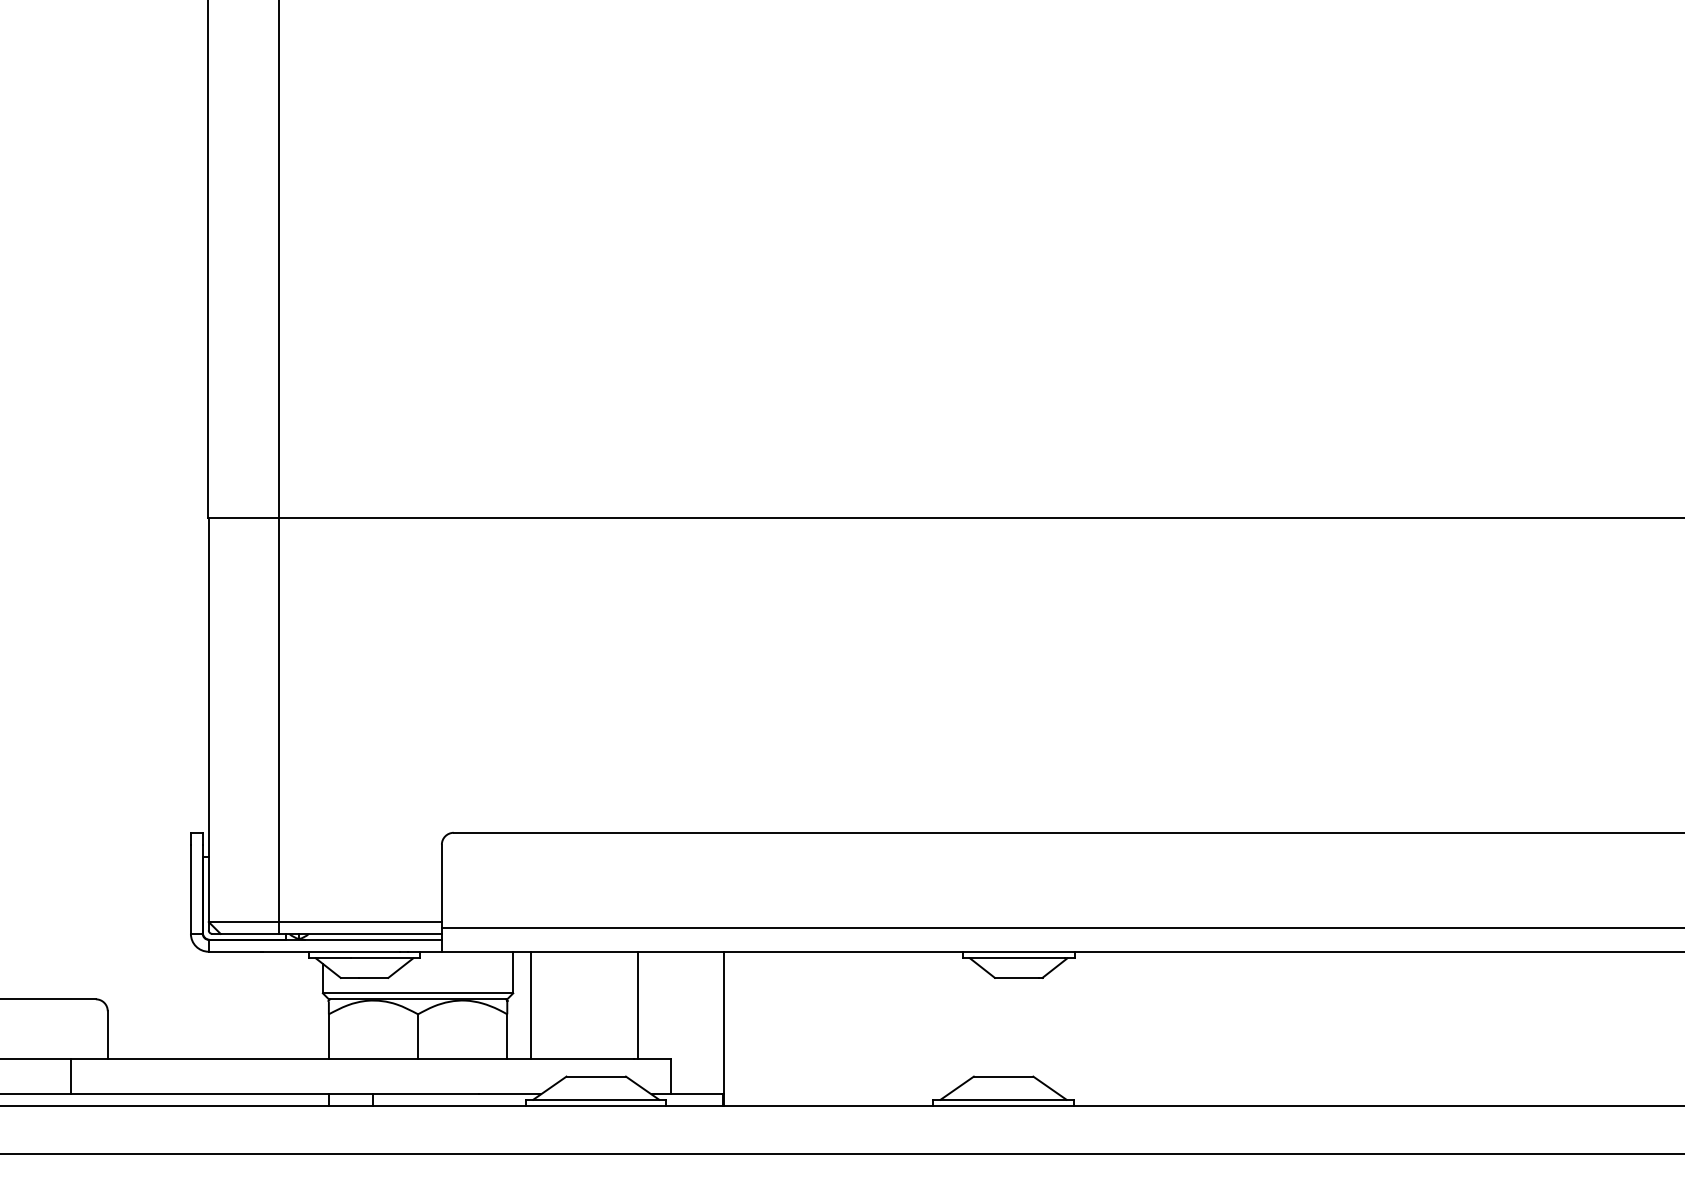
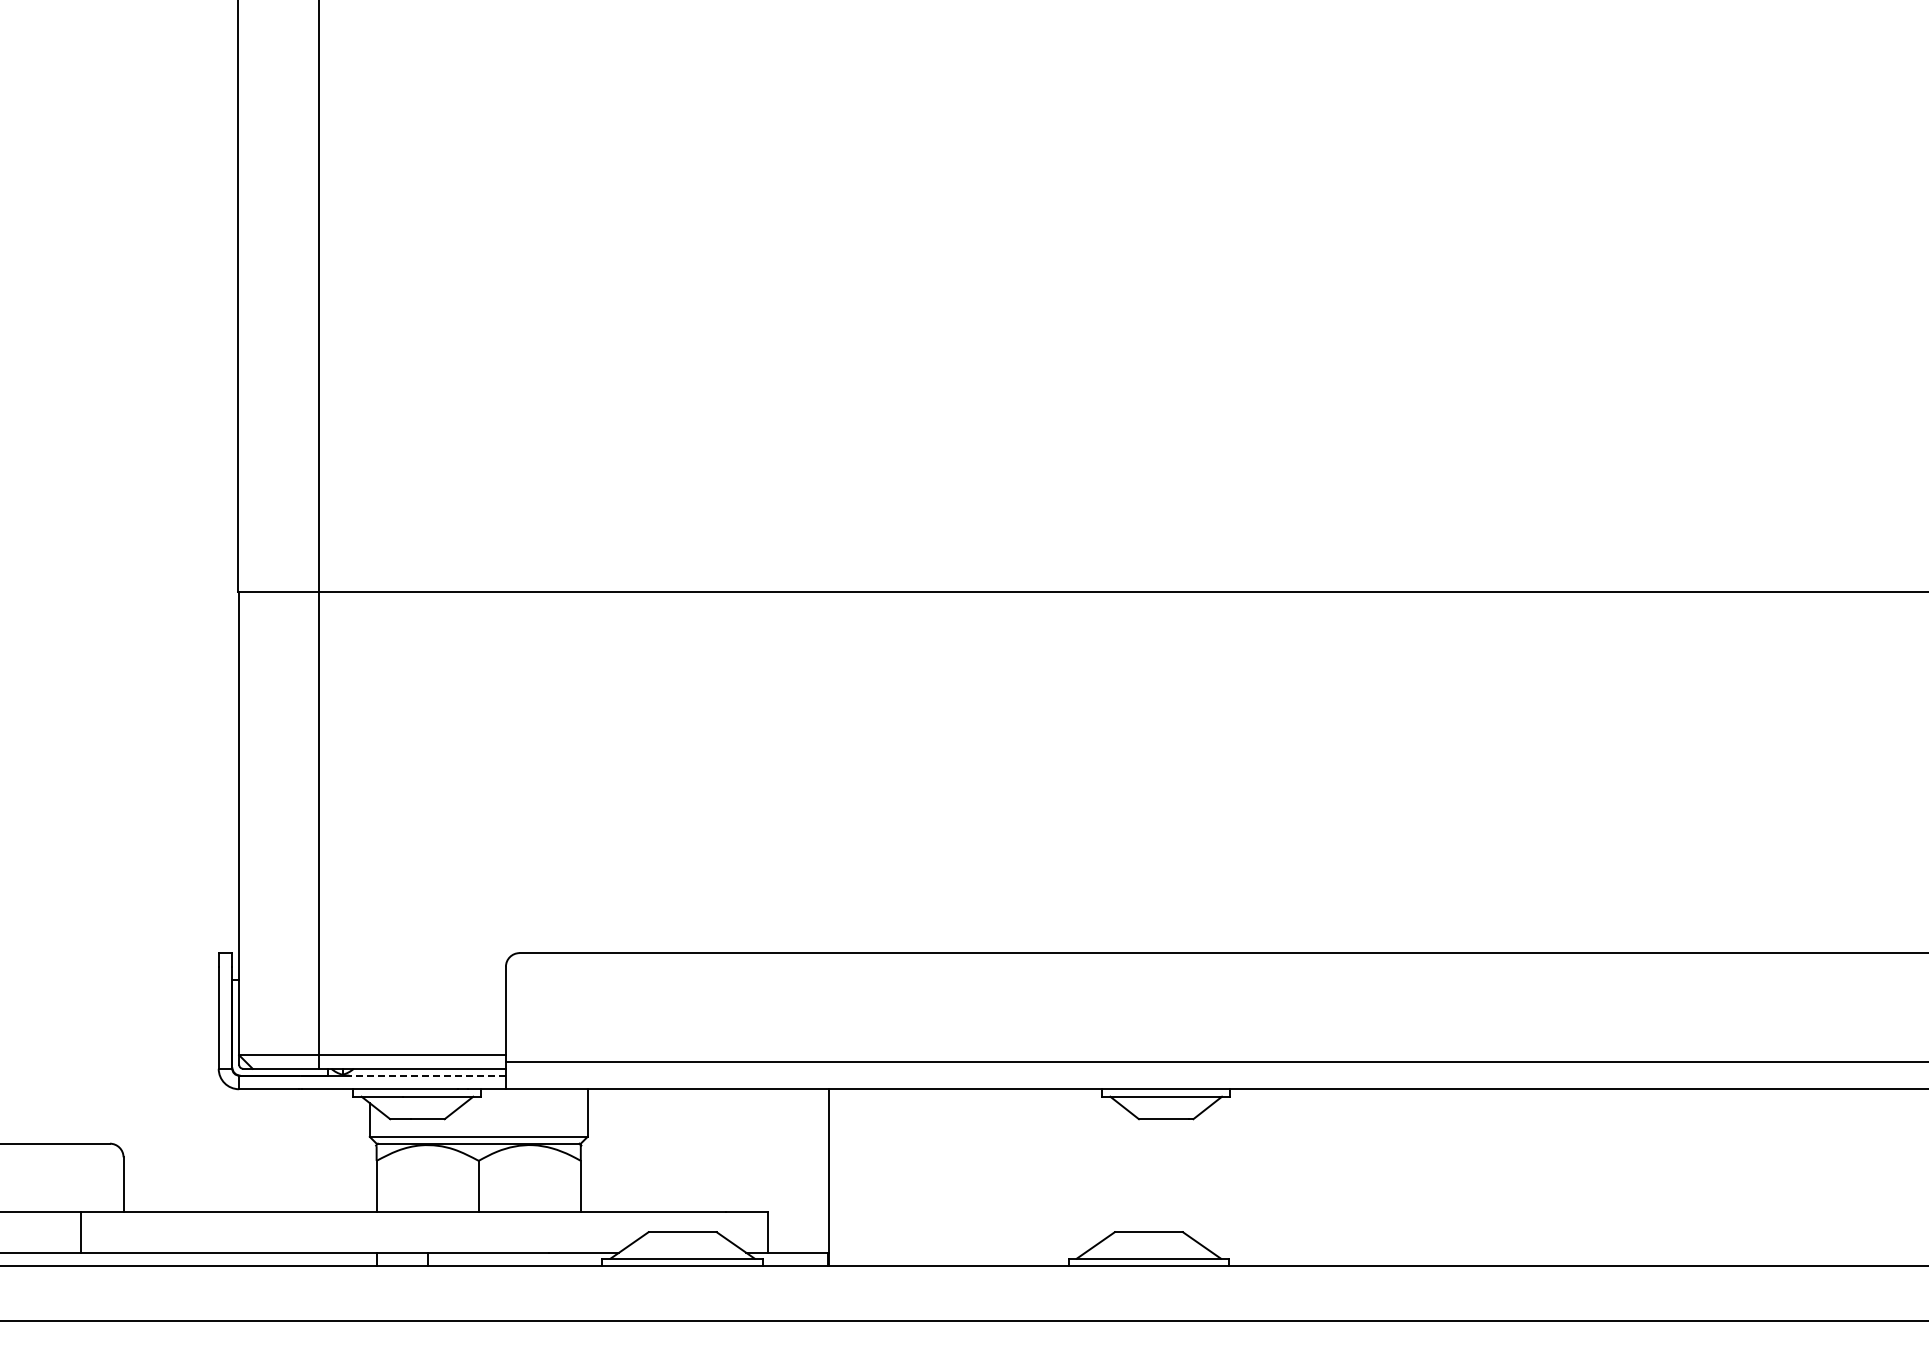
line: (373, 939) -> (427, 1075), solid -> dashed
line: (531, 1005) -> (608, 1150), removed
line: (638, 1005) -> (730, 1150), removed

